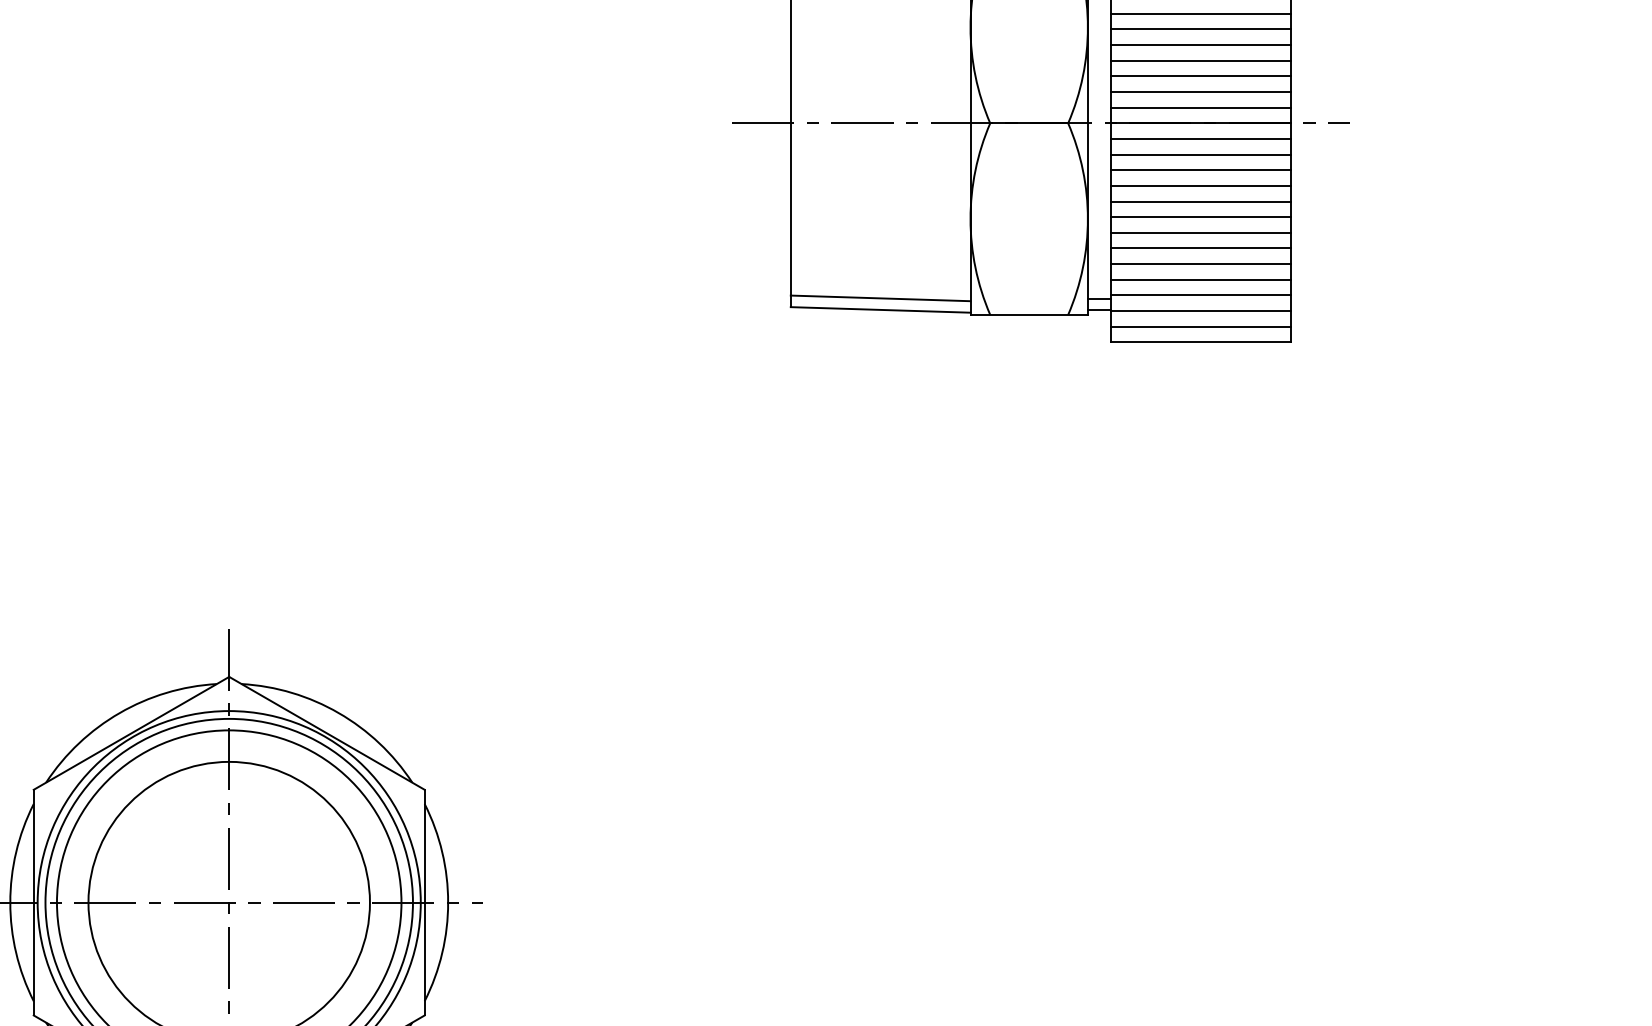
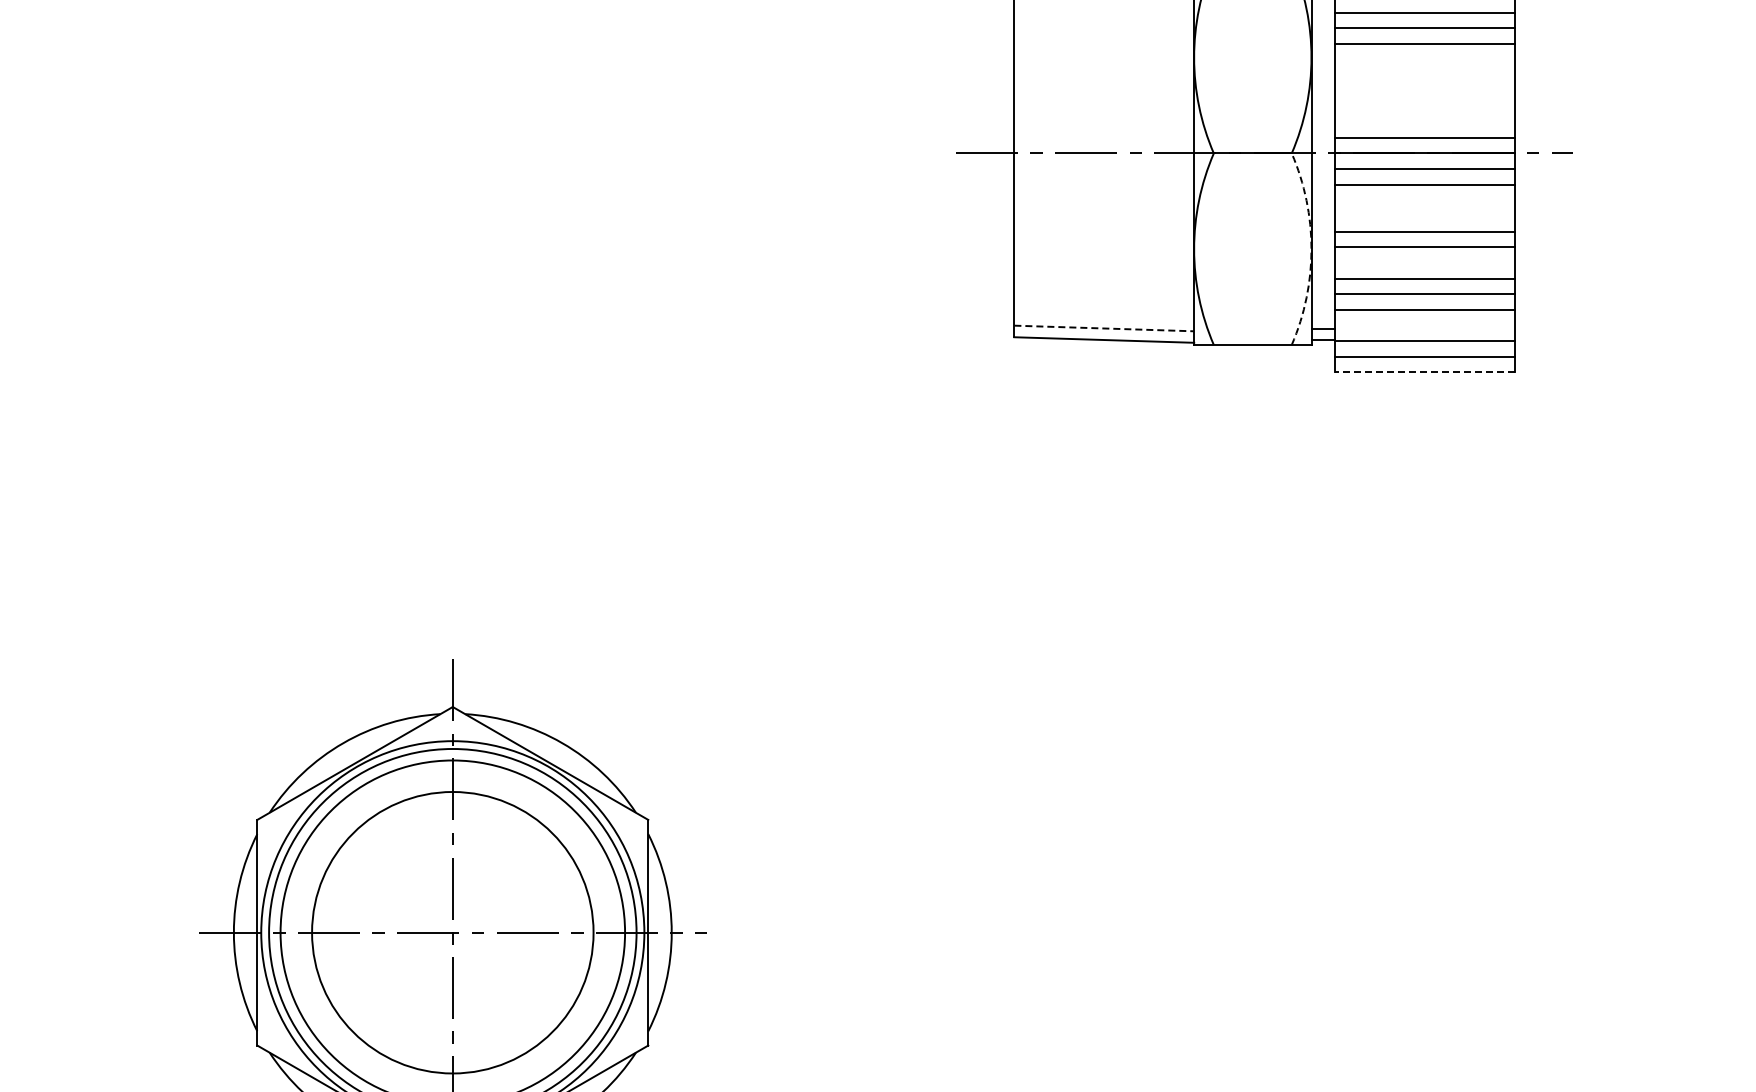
line: (1200, 29) -> (1424, 59), removed
line: (1200, 45) -> (1424, 75), removed
line: (1200, 60) -> (1424, 90), removed
line: (1200, 76) -> (1424, 106), removed
line: (1200, 92) -> (1424, 122), removed
line: (1200, 170) -> (1424, 200), removed
line: (1200, 185) -> (1424, 215), removed
arc: (1087, 219) -> (1311, 249), solid -> dashed
line: (1200, 232) -> (1424, 262), removed
line: (1200, 295) -> (1424, 325), removed
line: (880, 298) -> (1104, 328), solid -> dashed
line: (1200, 342) -> (1424, 372), solid -> dashed

